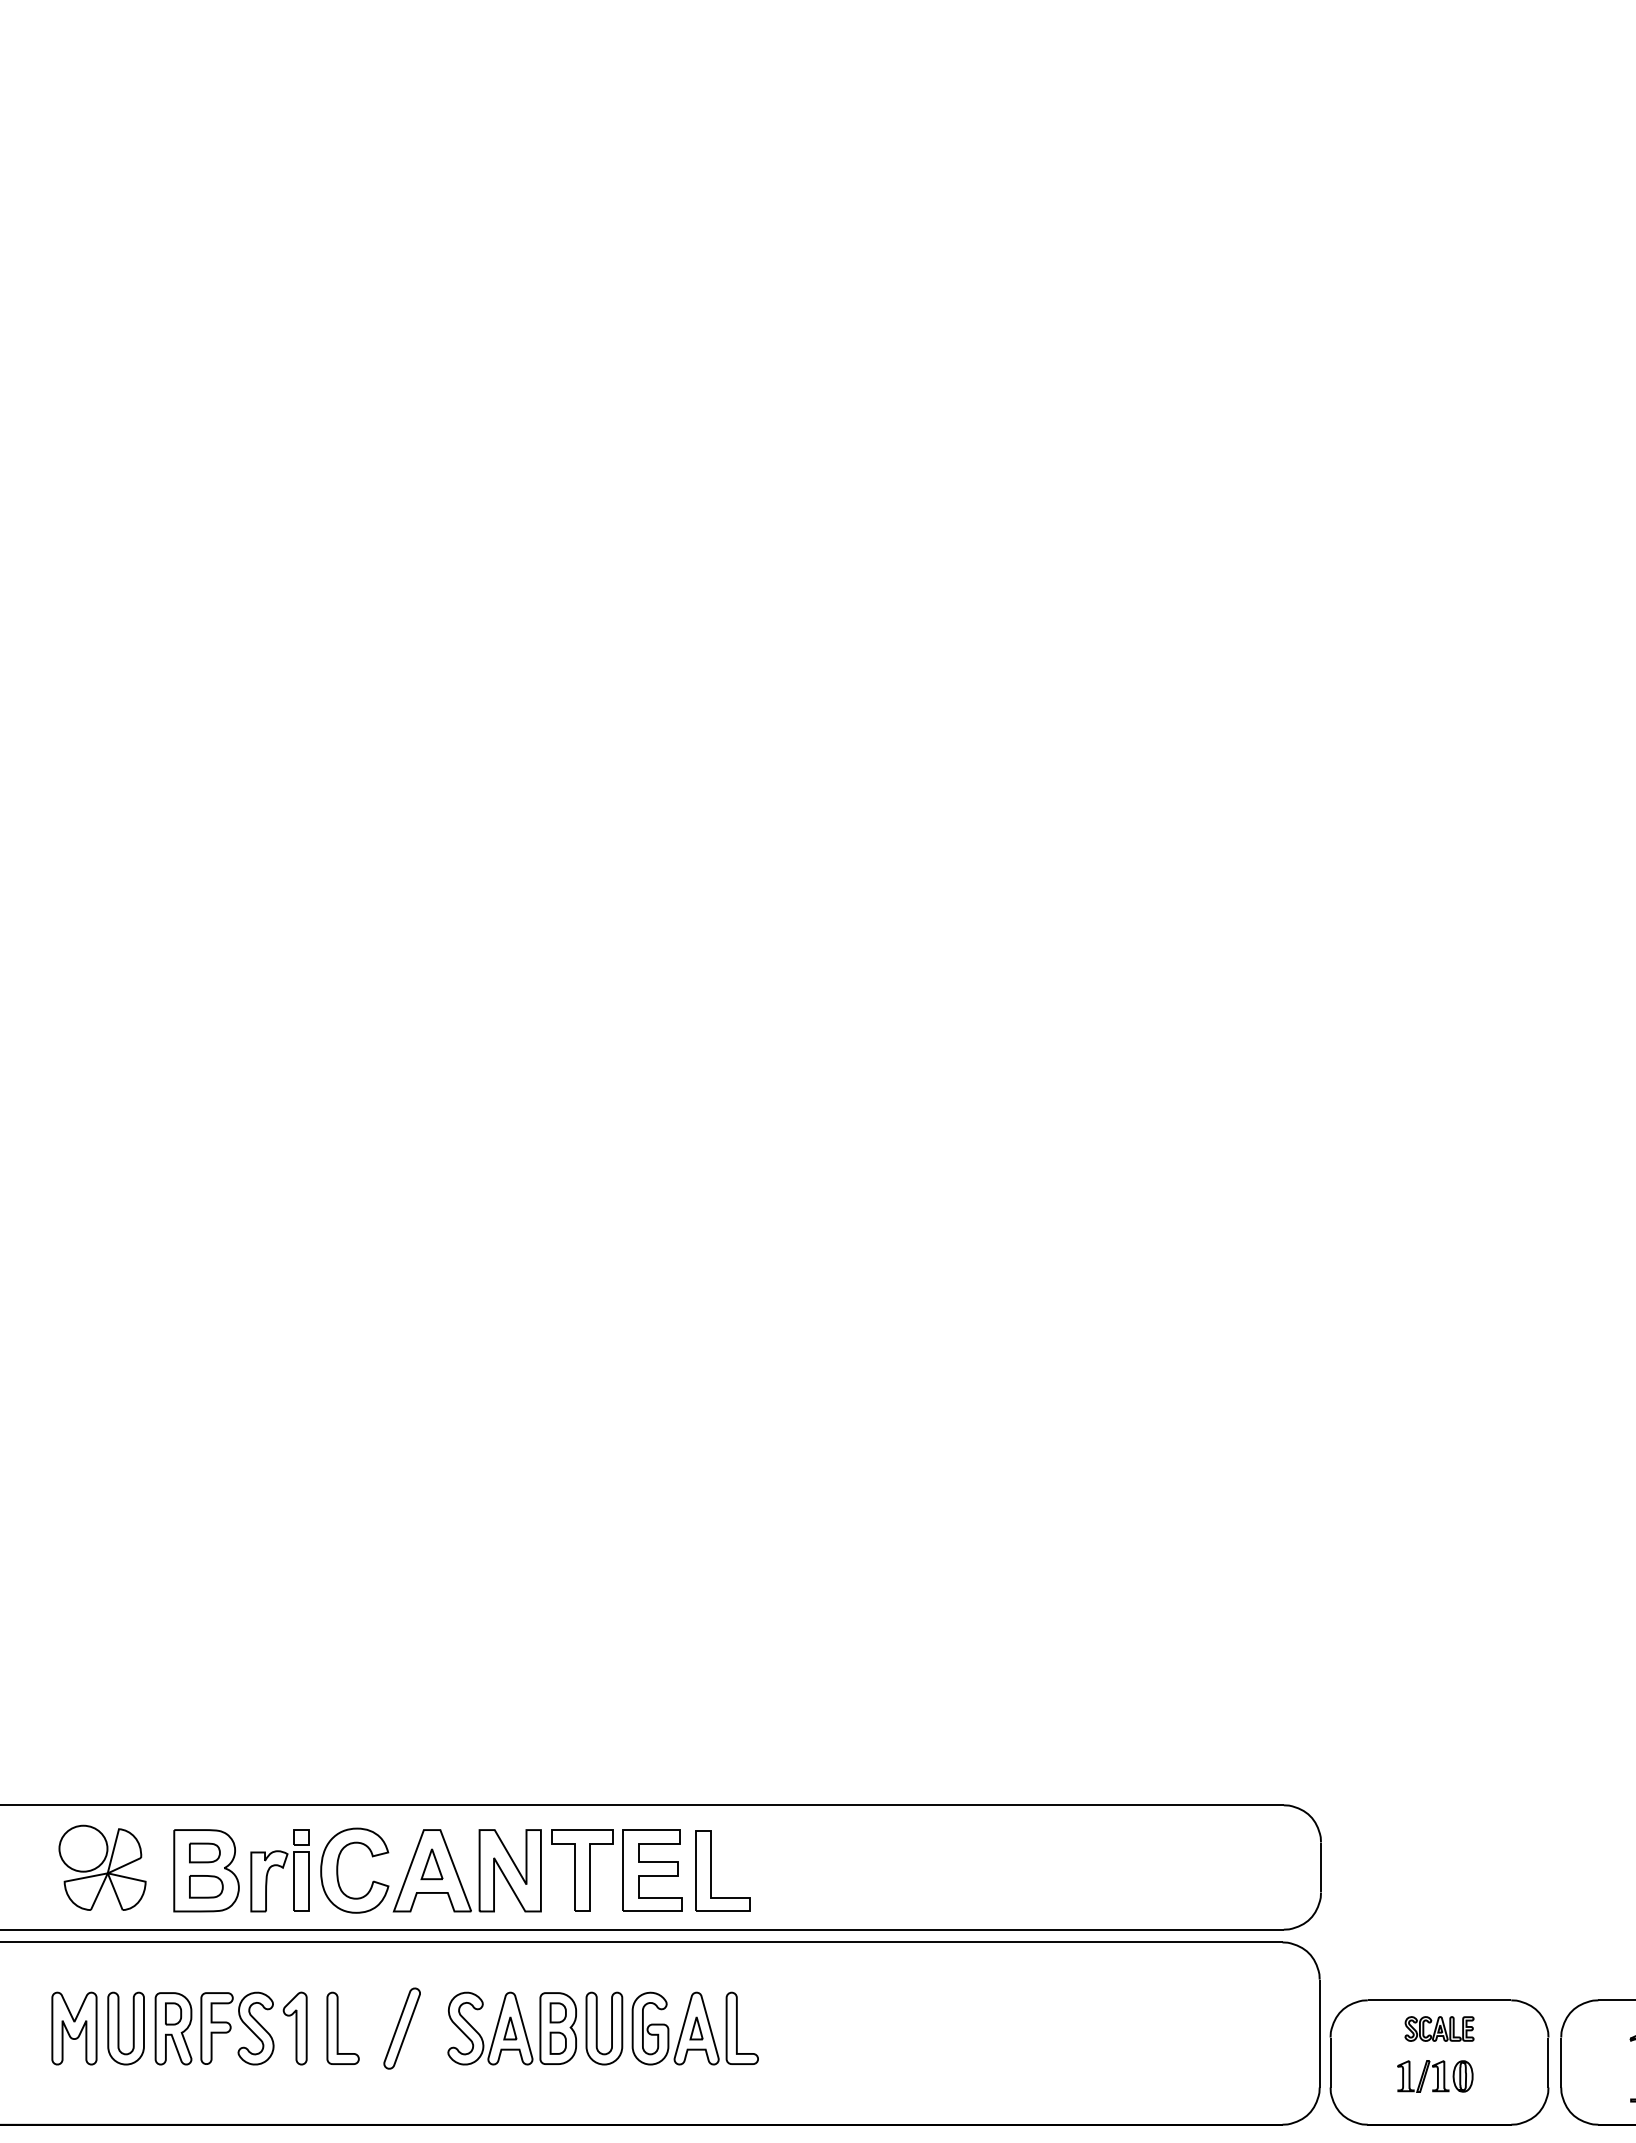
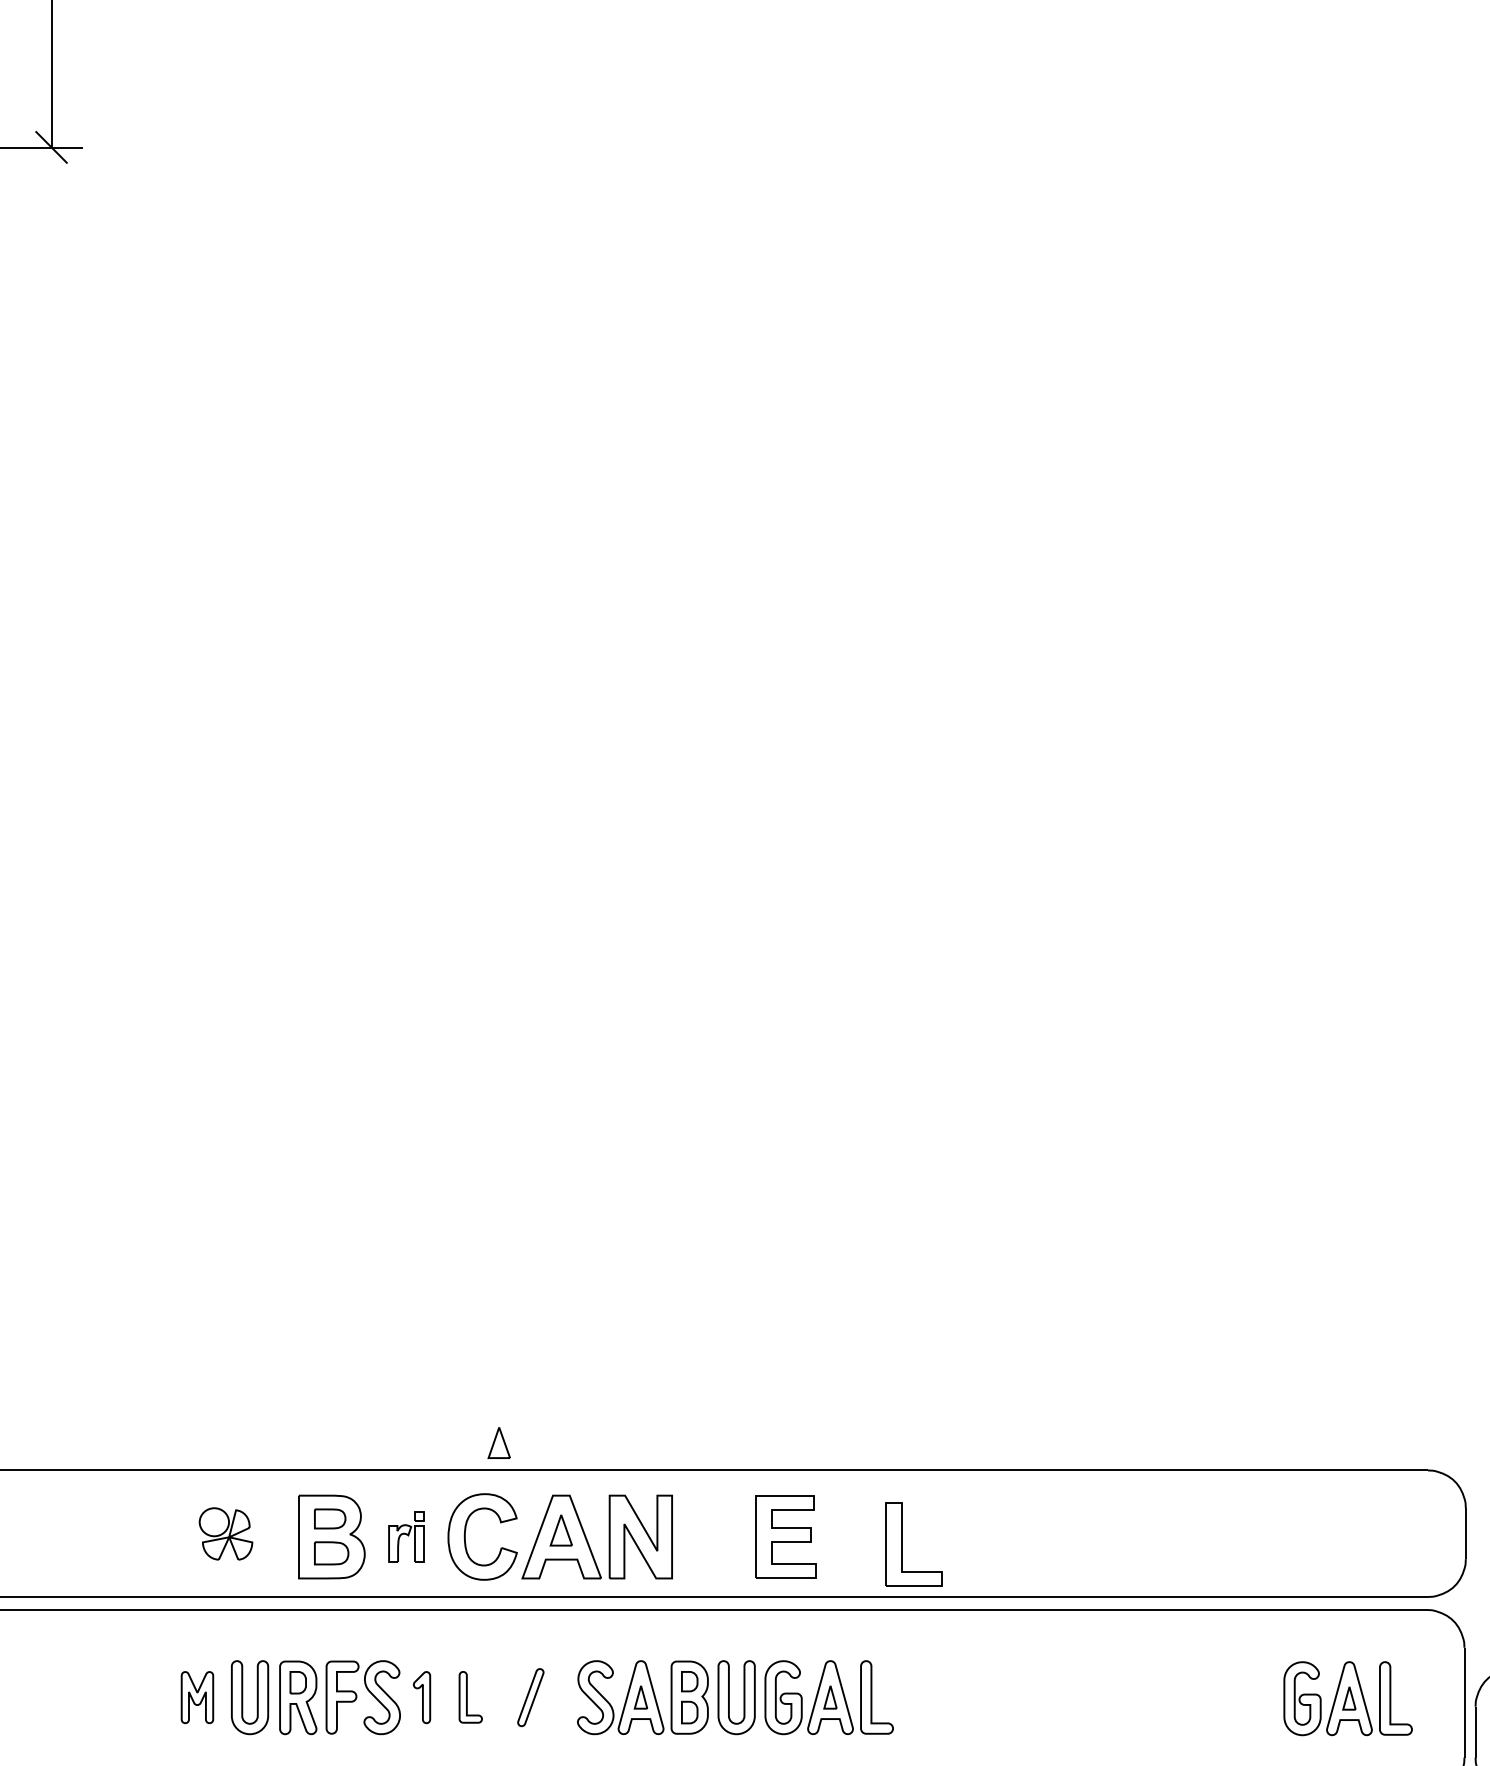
part: (370, 1778) -> (498, 1443), added
part: (102, 1867) -> (225, 1533), size x0.6
part: (279, 1870) -> (406, 1536), size x0.6
part: (582, 1870) -> (714, 1536), removed
part: (711, 1870) -> (902, 1543), moved
part: (342, 2027) -> (470, 1696), size x0.7
part: (74, 2028) -> (197, 1697), size x0.7
part: (294, 2028) -> (421, 1697), size x0.7
part: (401, 2028) -> (530, 1697), size x0.7
part: (1204, 2029) -> (1347, 1698), added

